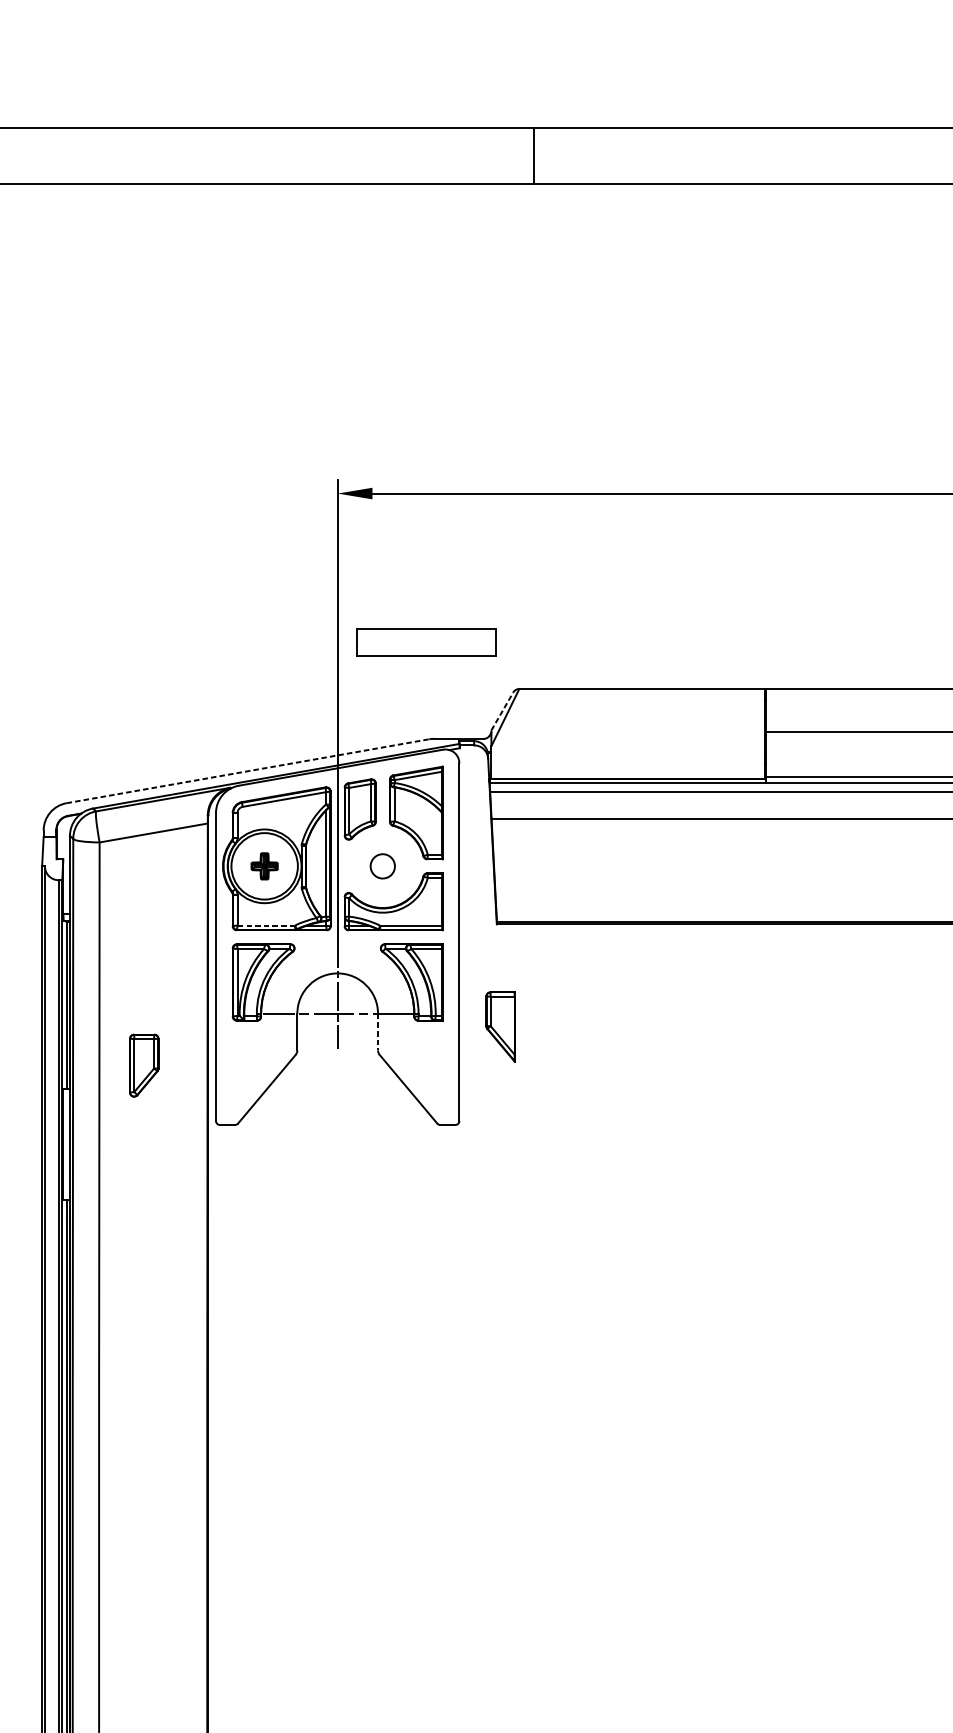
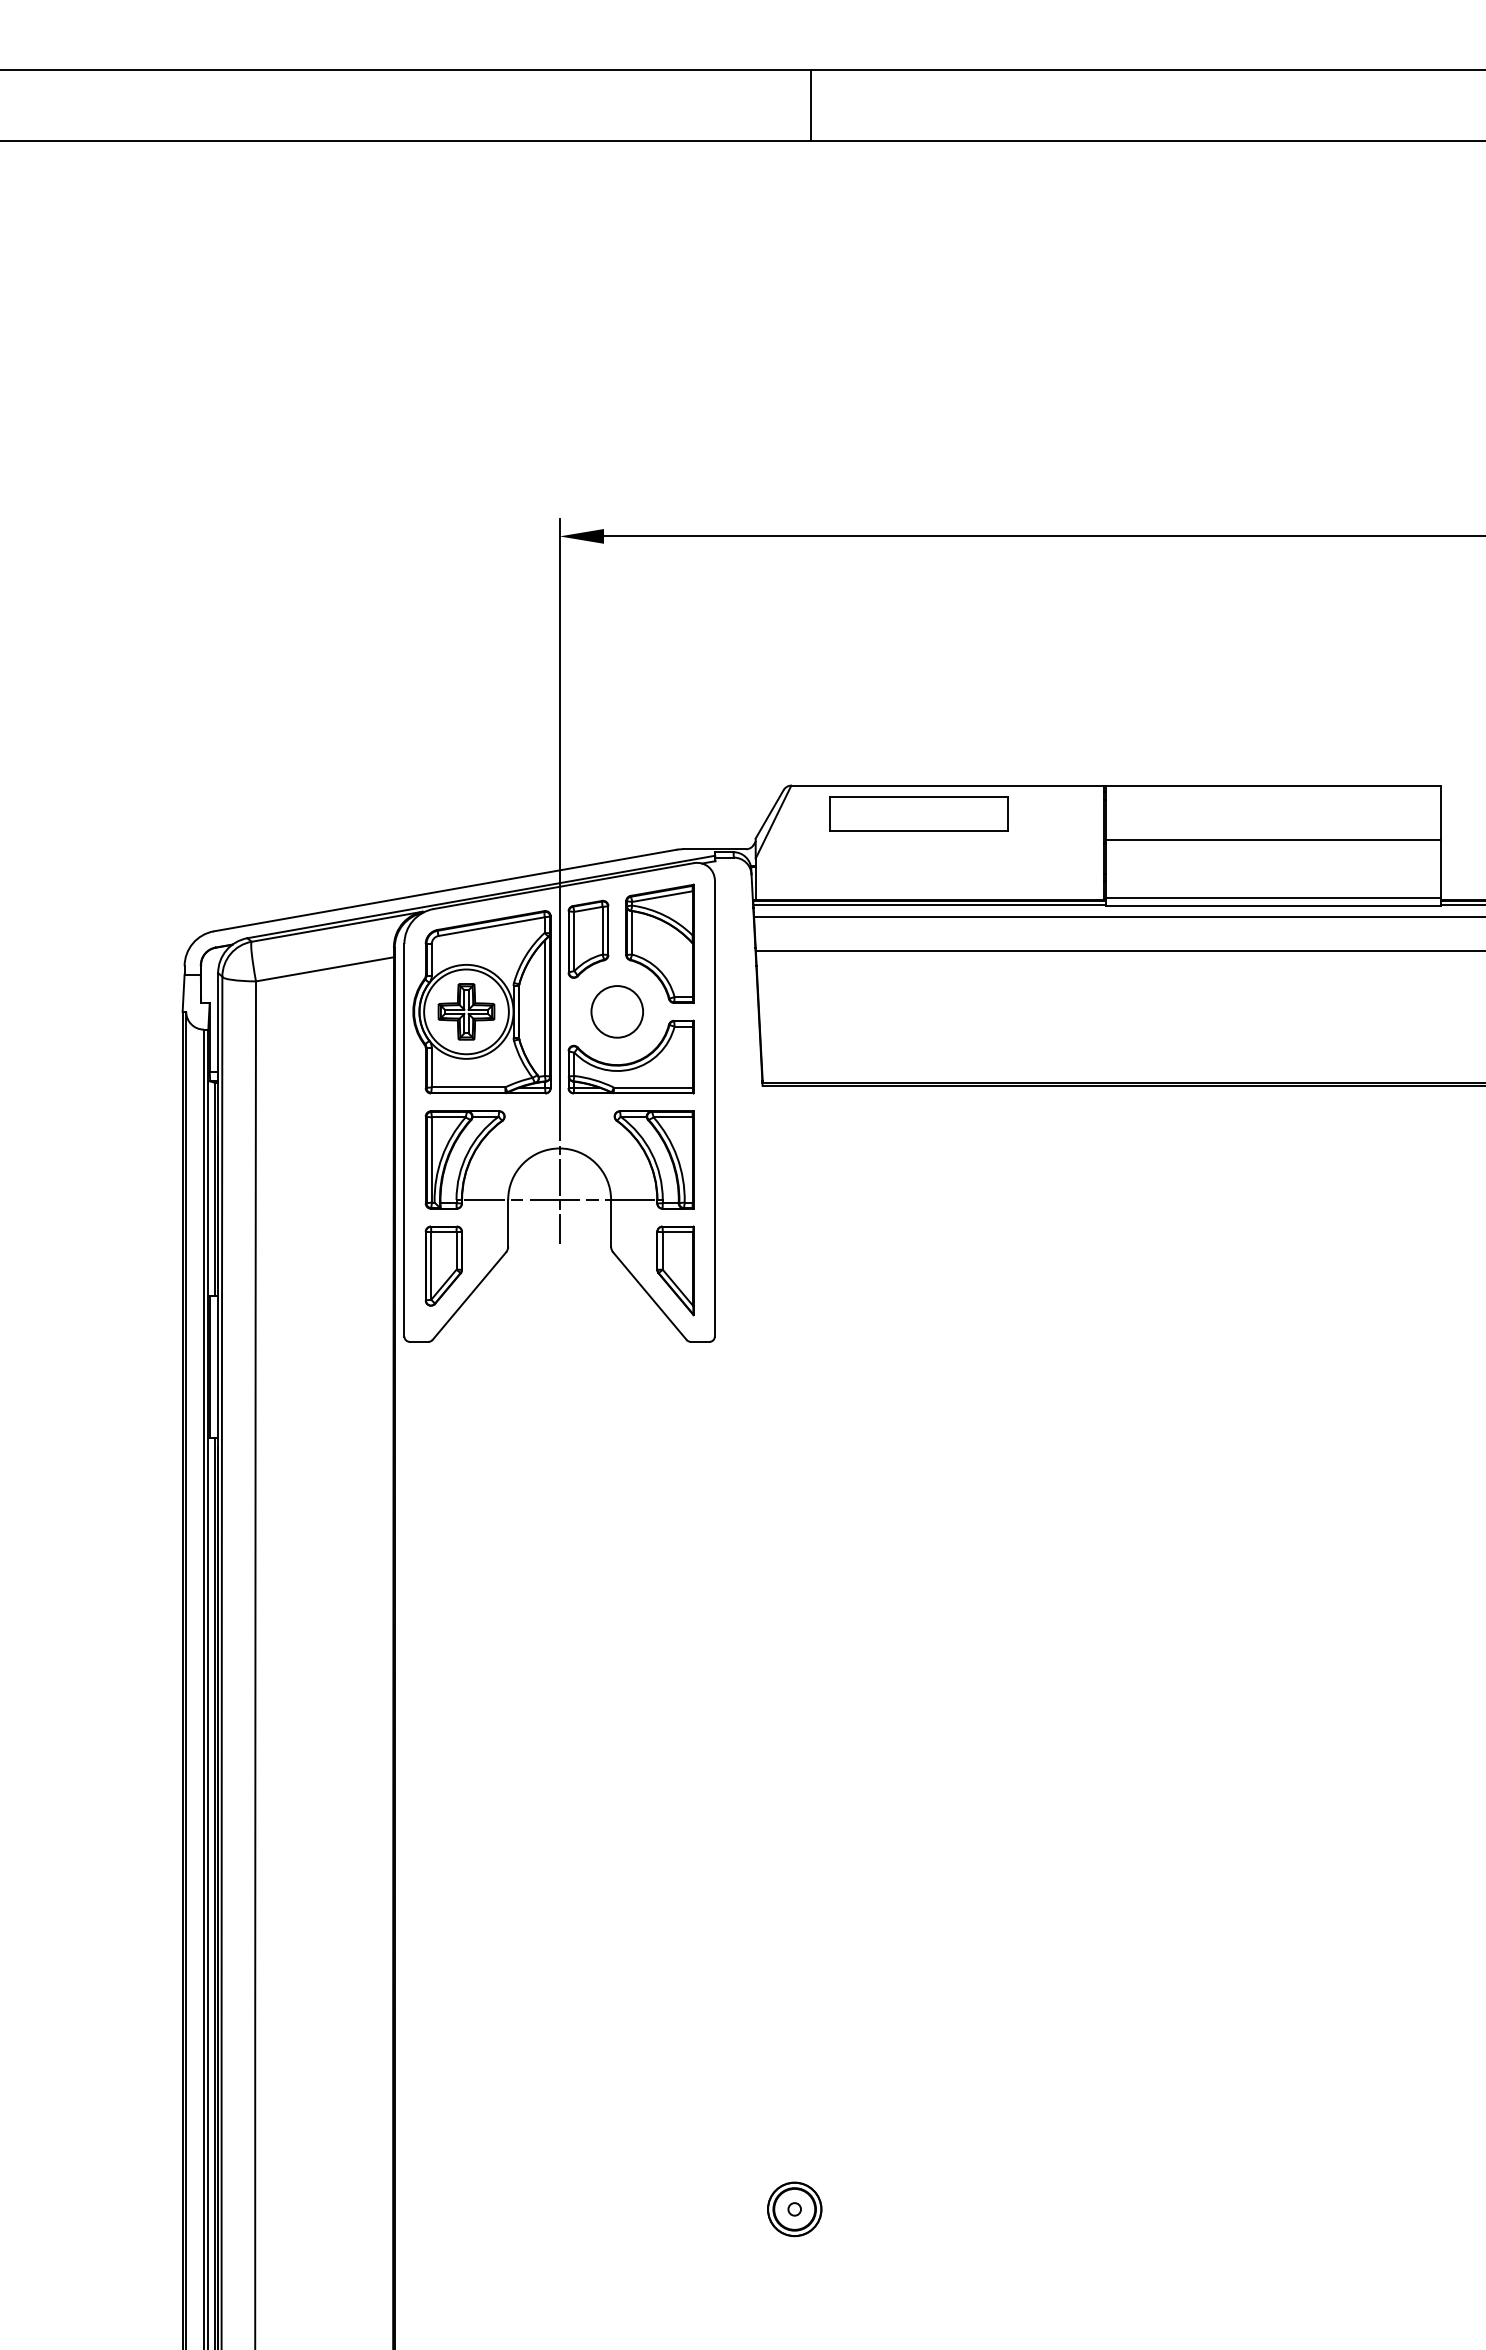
part: (426, 641) -> (918, 813), moved
line: (502, 711) -> (769, 814), dashed -> solid
line: (248, 771) -> (445, 890), dashed -> solid
part: (264, 866) -> (466, 1011), size x1.67
circle: (382, 866) -> (616, 1011), size x1.67
line: (266, 925) -> (468, 1087), dashed -> solid
part: (500, 1026) -> (675, 1270), moved
line: (378, 1032) -> (611, 1223), dashed -> solid
part: (143, 1065) -> (443, 1265), moved

